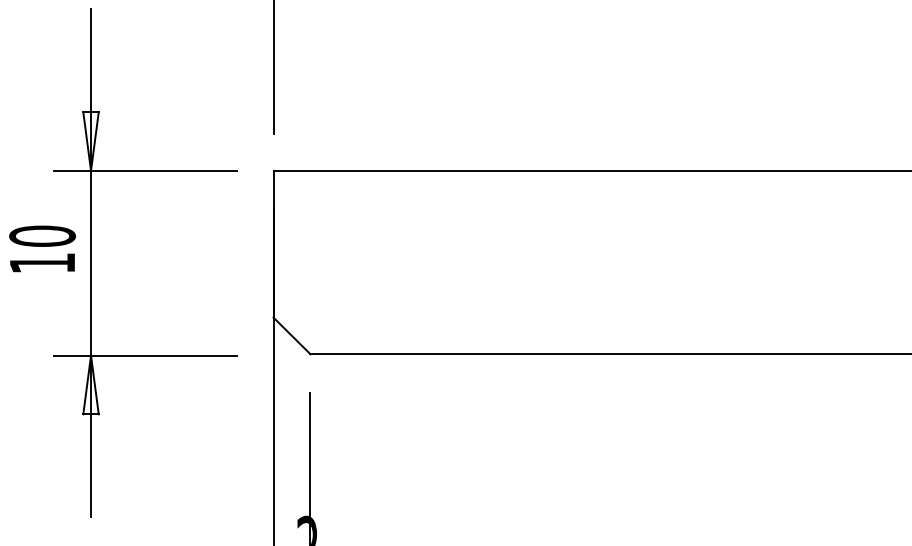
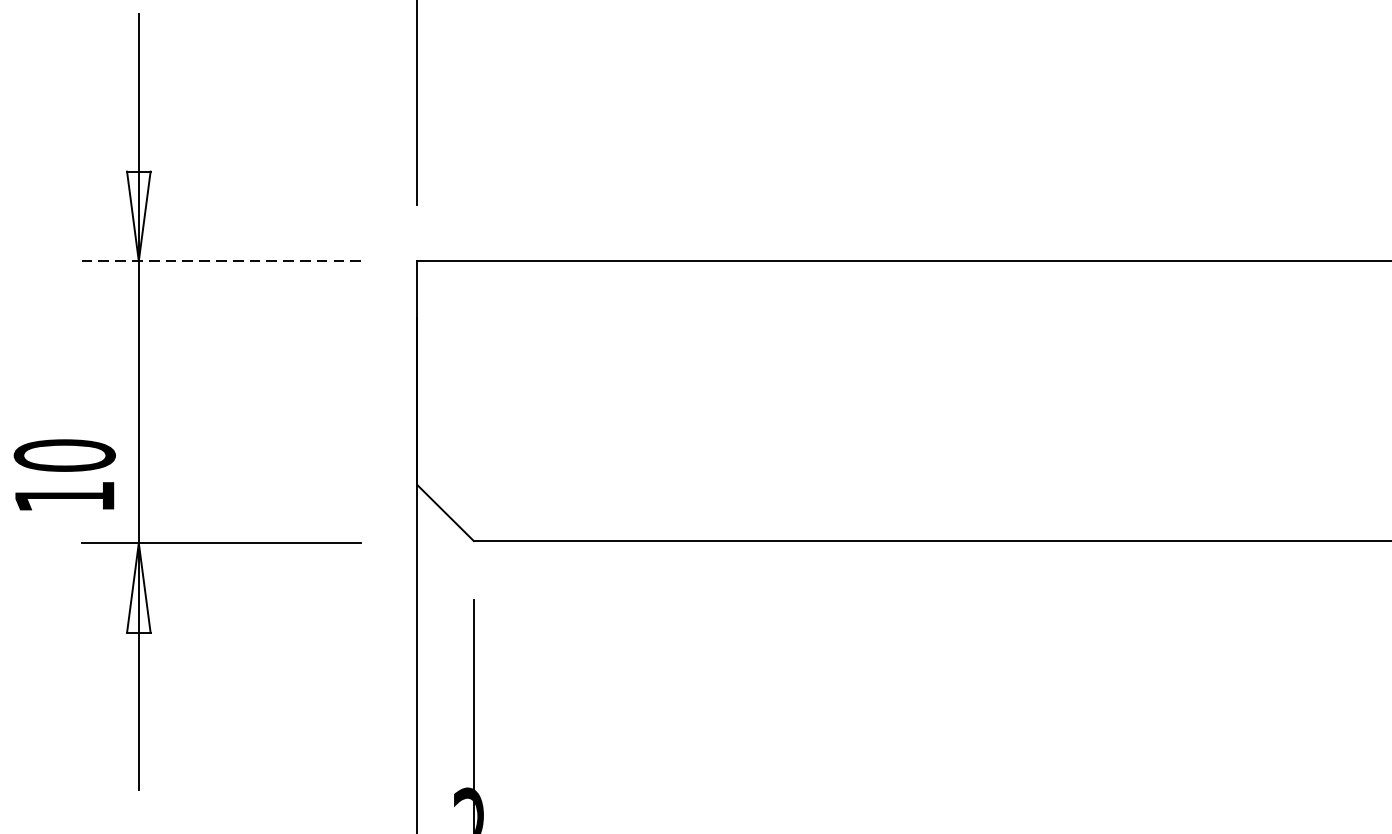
line: (144, 170) -> (220, 260), solid -> dashed
text: (42, 248) -> (64, 474), moved

